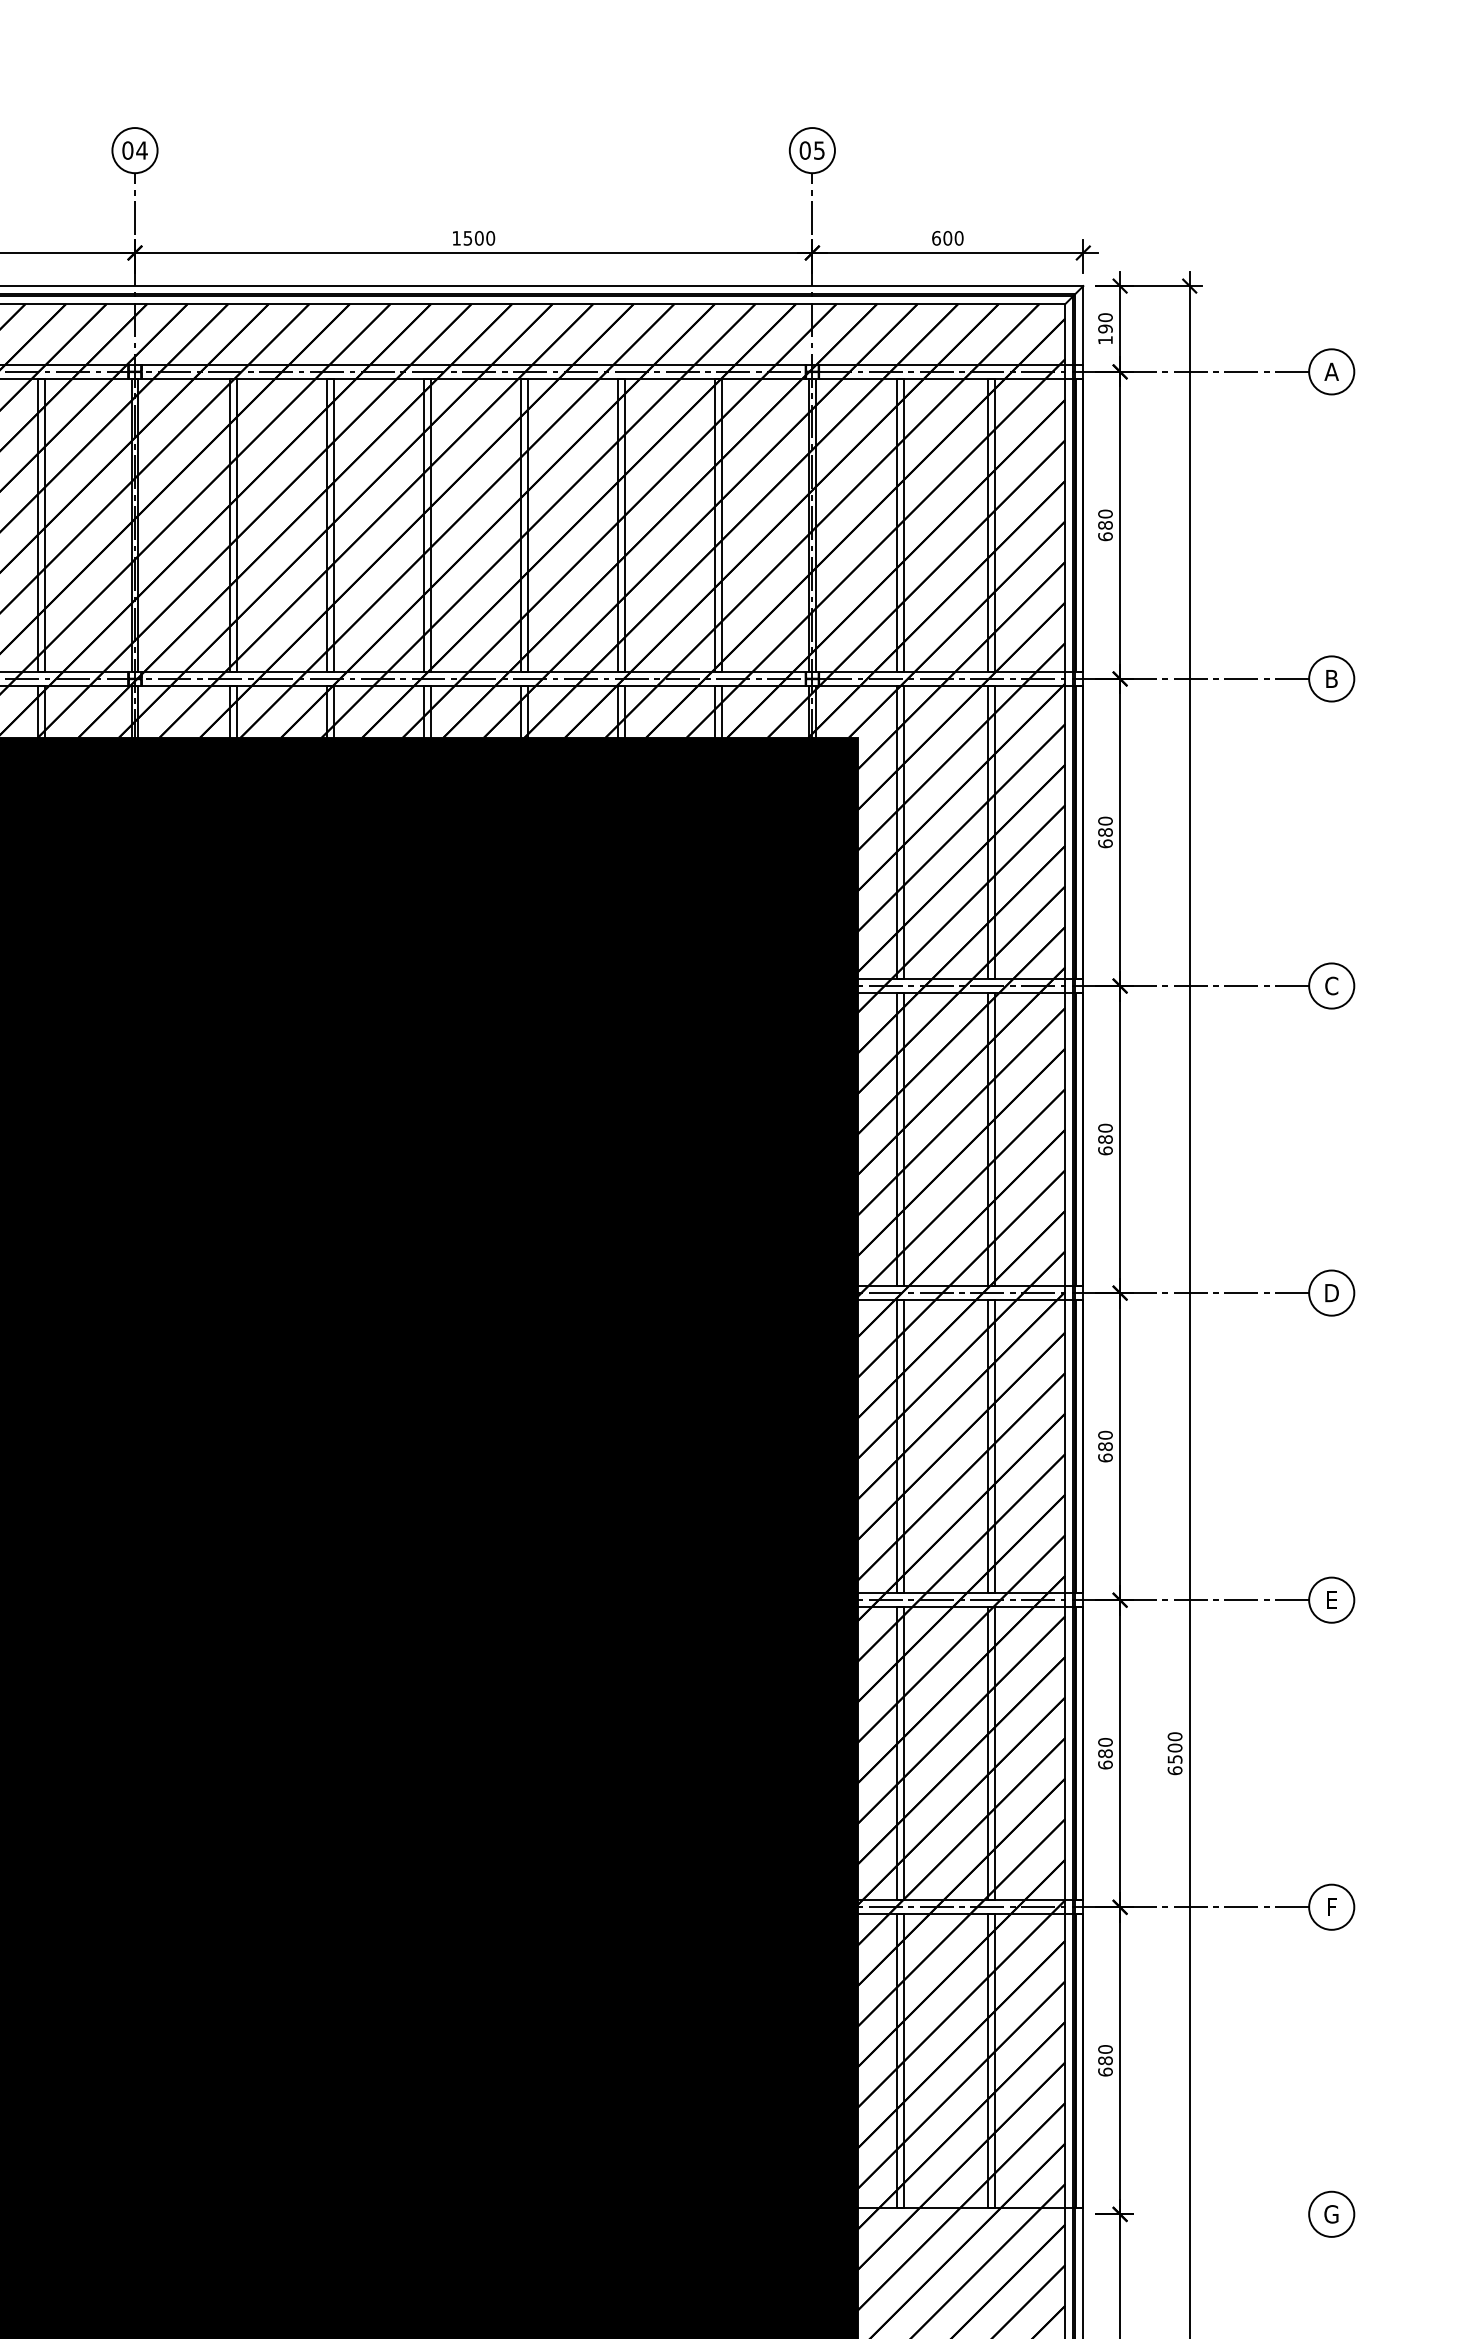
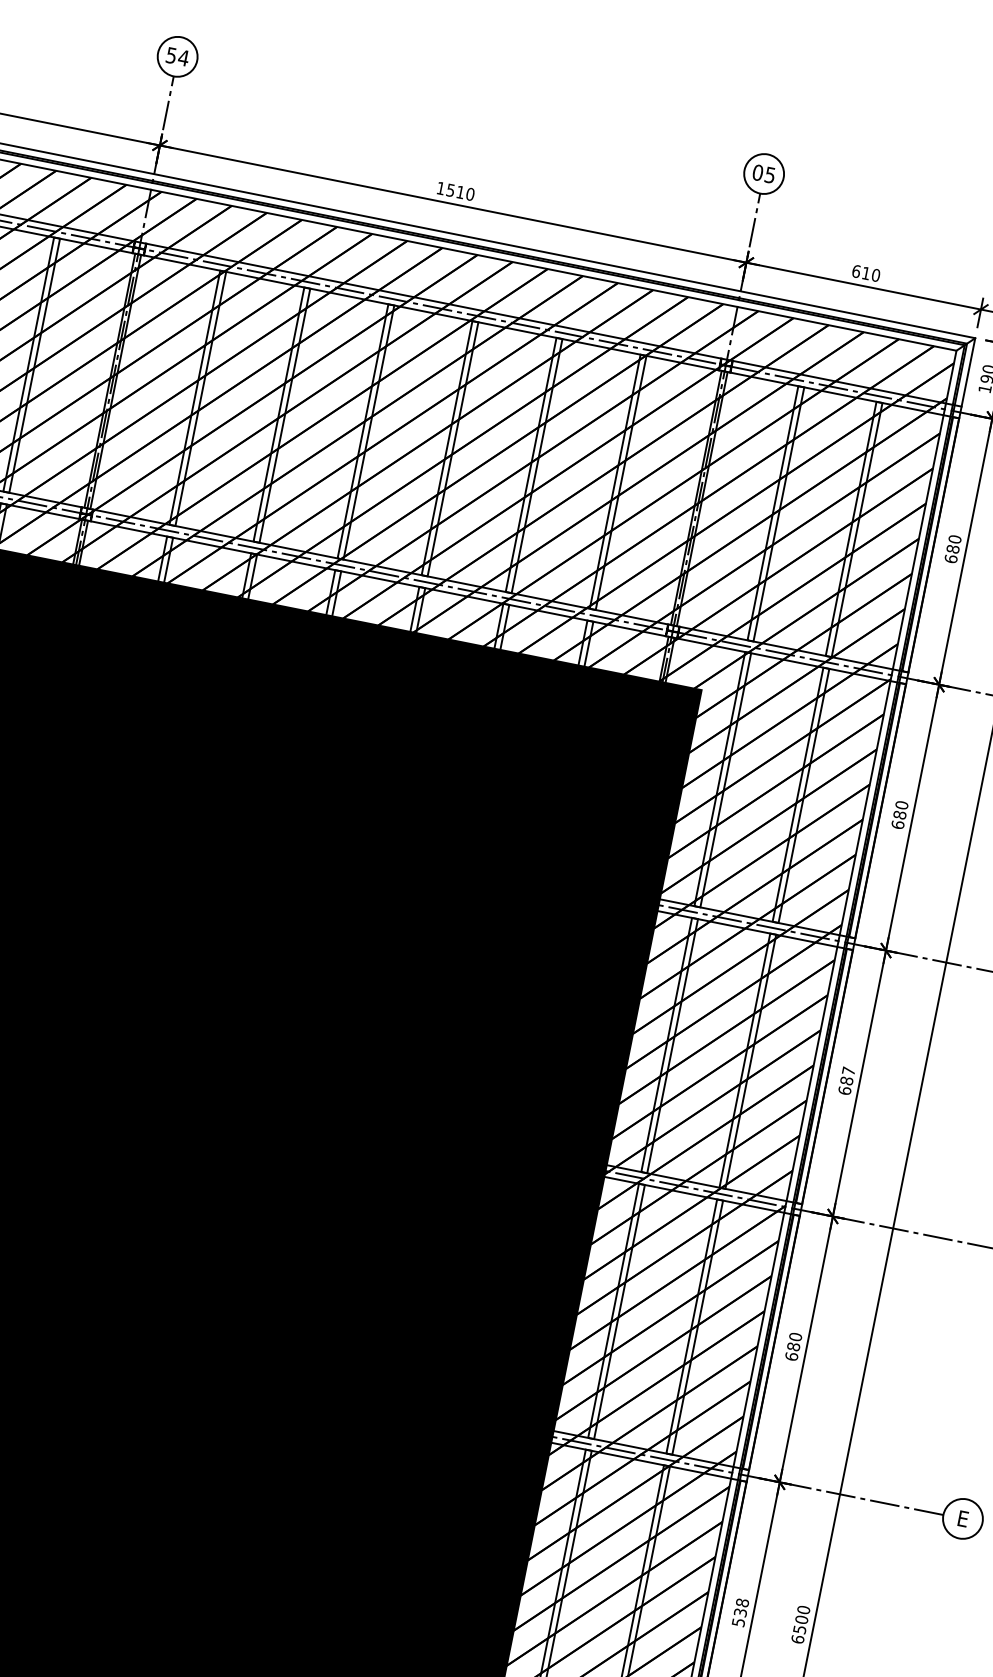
text: (127, 150) -> (171, 55), 04 -> 54
text: (478, 238) -> (459, 192), 1500 -> 1510
text: (947, 238) -> (865, 273), 600 -> 610
text: (1105, 1127) -> (848, 1070), 680 -> 687
text: (1105, 1753) -> (740, 1612), 680 -> 538

